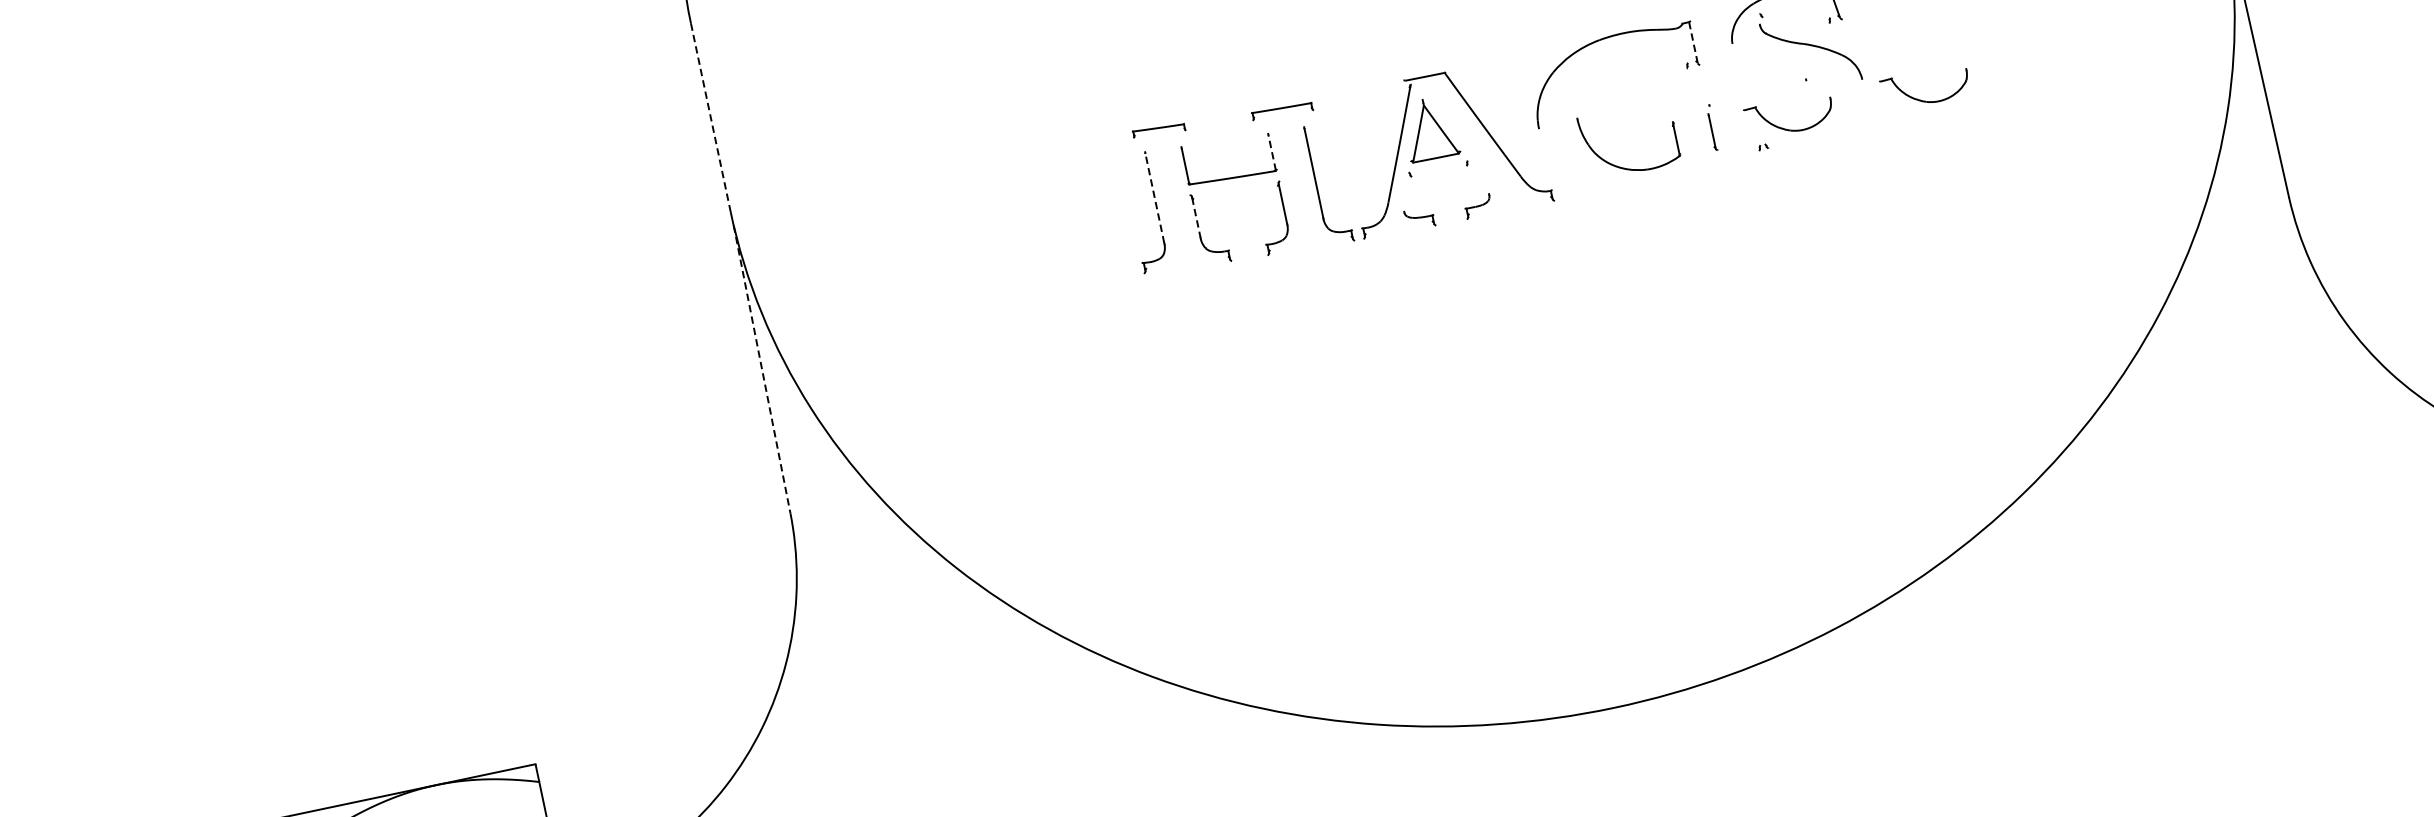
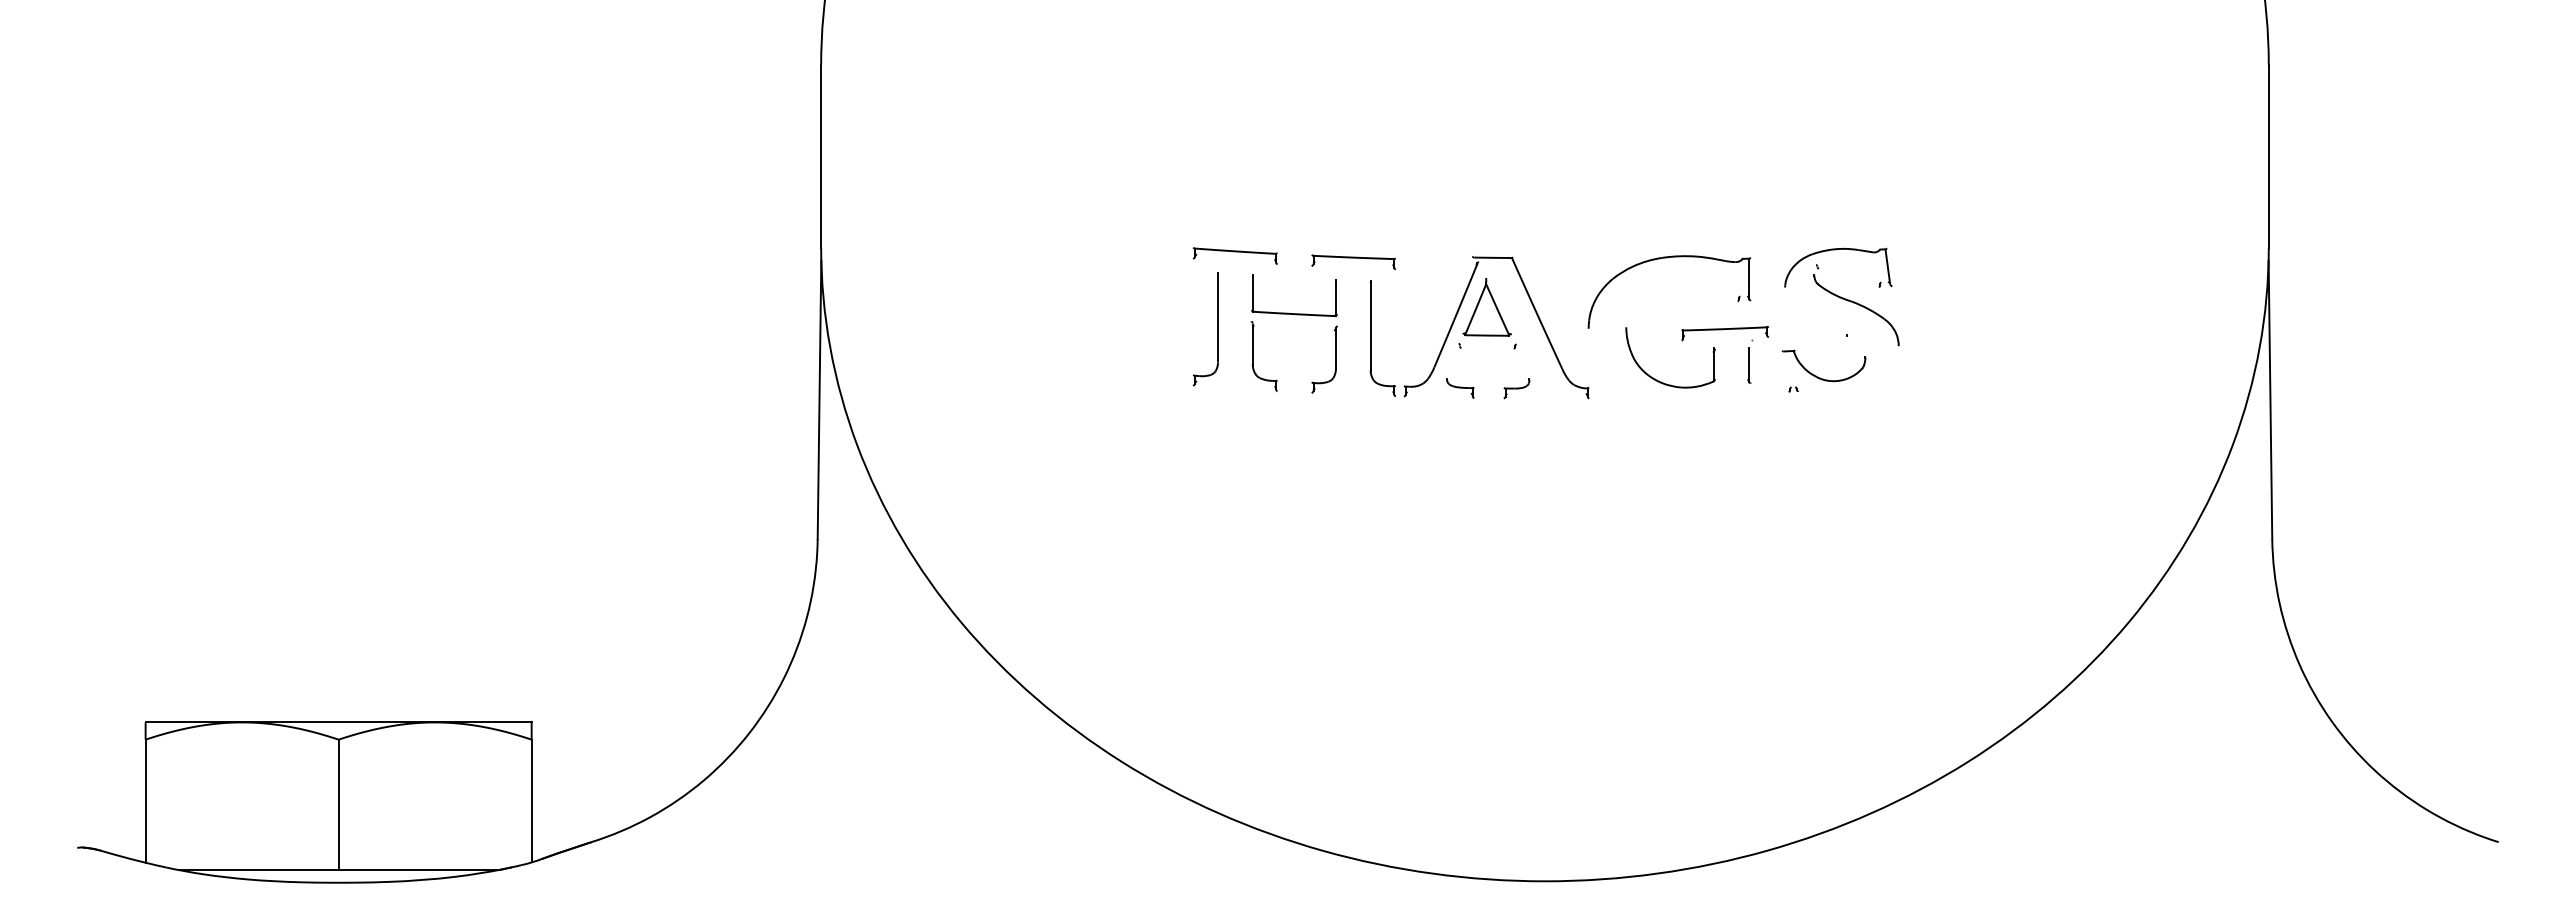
line: (1694, 43) -> (1749, 279), dashed -> solid
part: (1922, 99) -> (1950, 376), removed
part: (1680, 104) -> (1724, 333), added
part: (1282, 110) -> (1353, 261), size x1.43
line: (711, 117) -> (821, 155), dashed -> solid
part: (1158, 130) -> (1234, 255), size x1.67
line: (1271, 152) -> (1335, 298), dashed -> solid
line: (1155, 197) -> (1218, 317), dashed -> solid
line: (1196, 218) -> (1252, 344), dashed -> solid
line: (762, 370) -> (819, 400), dashed -> solid

